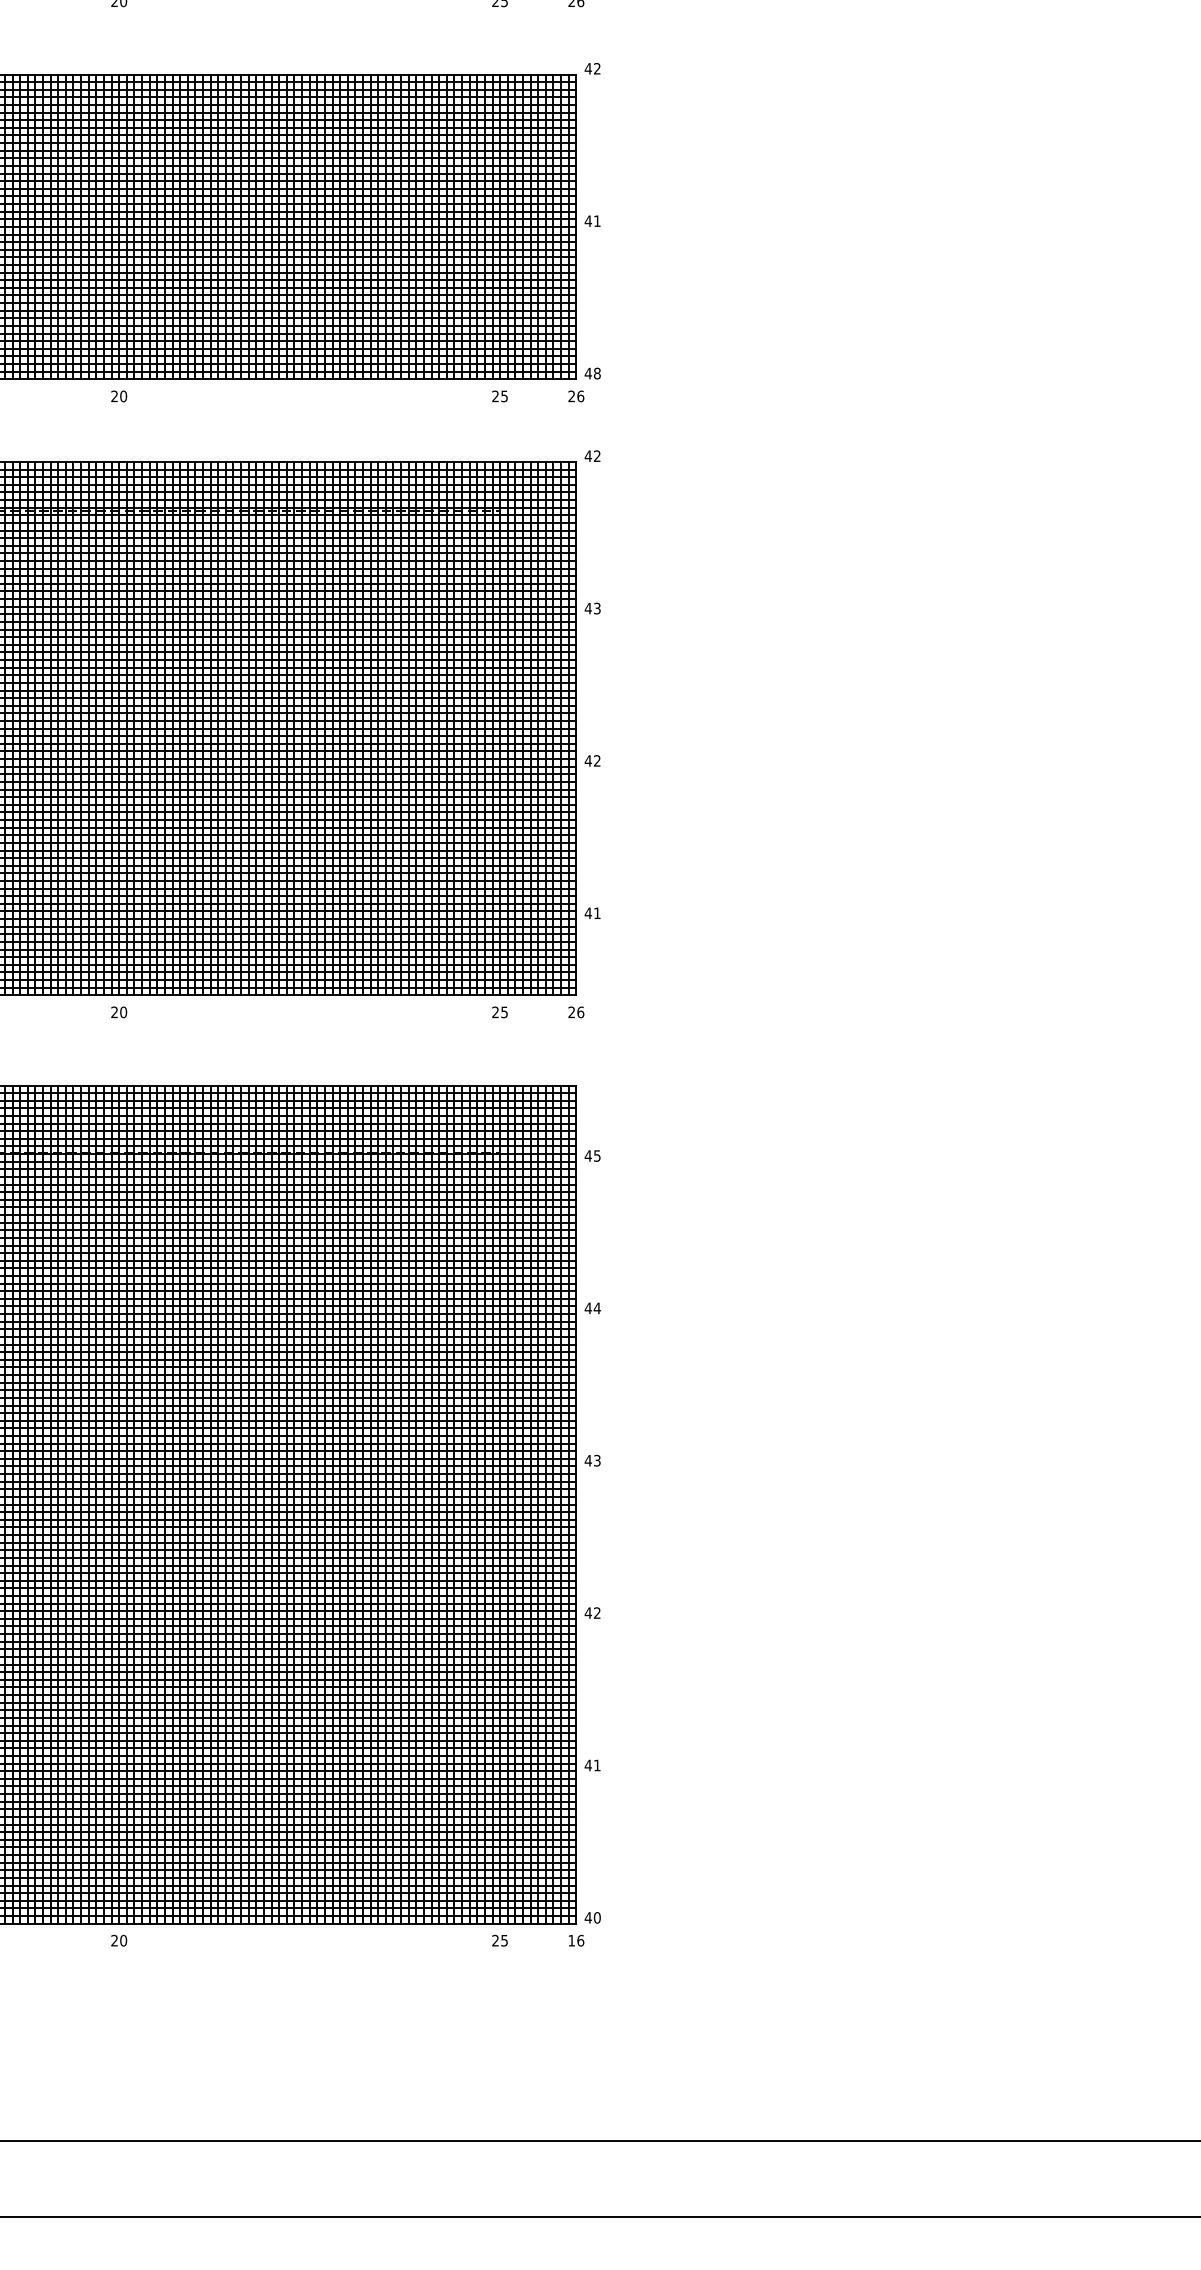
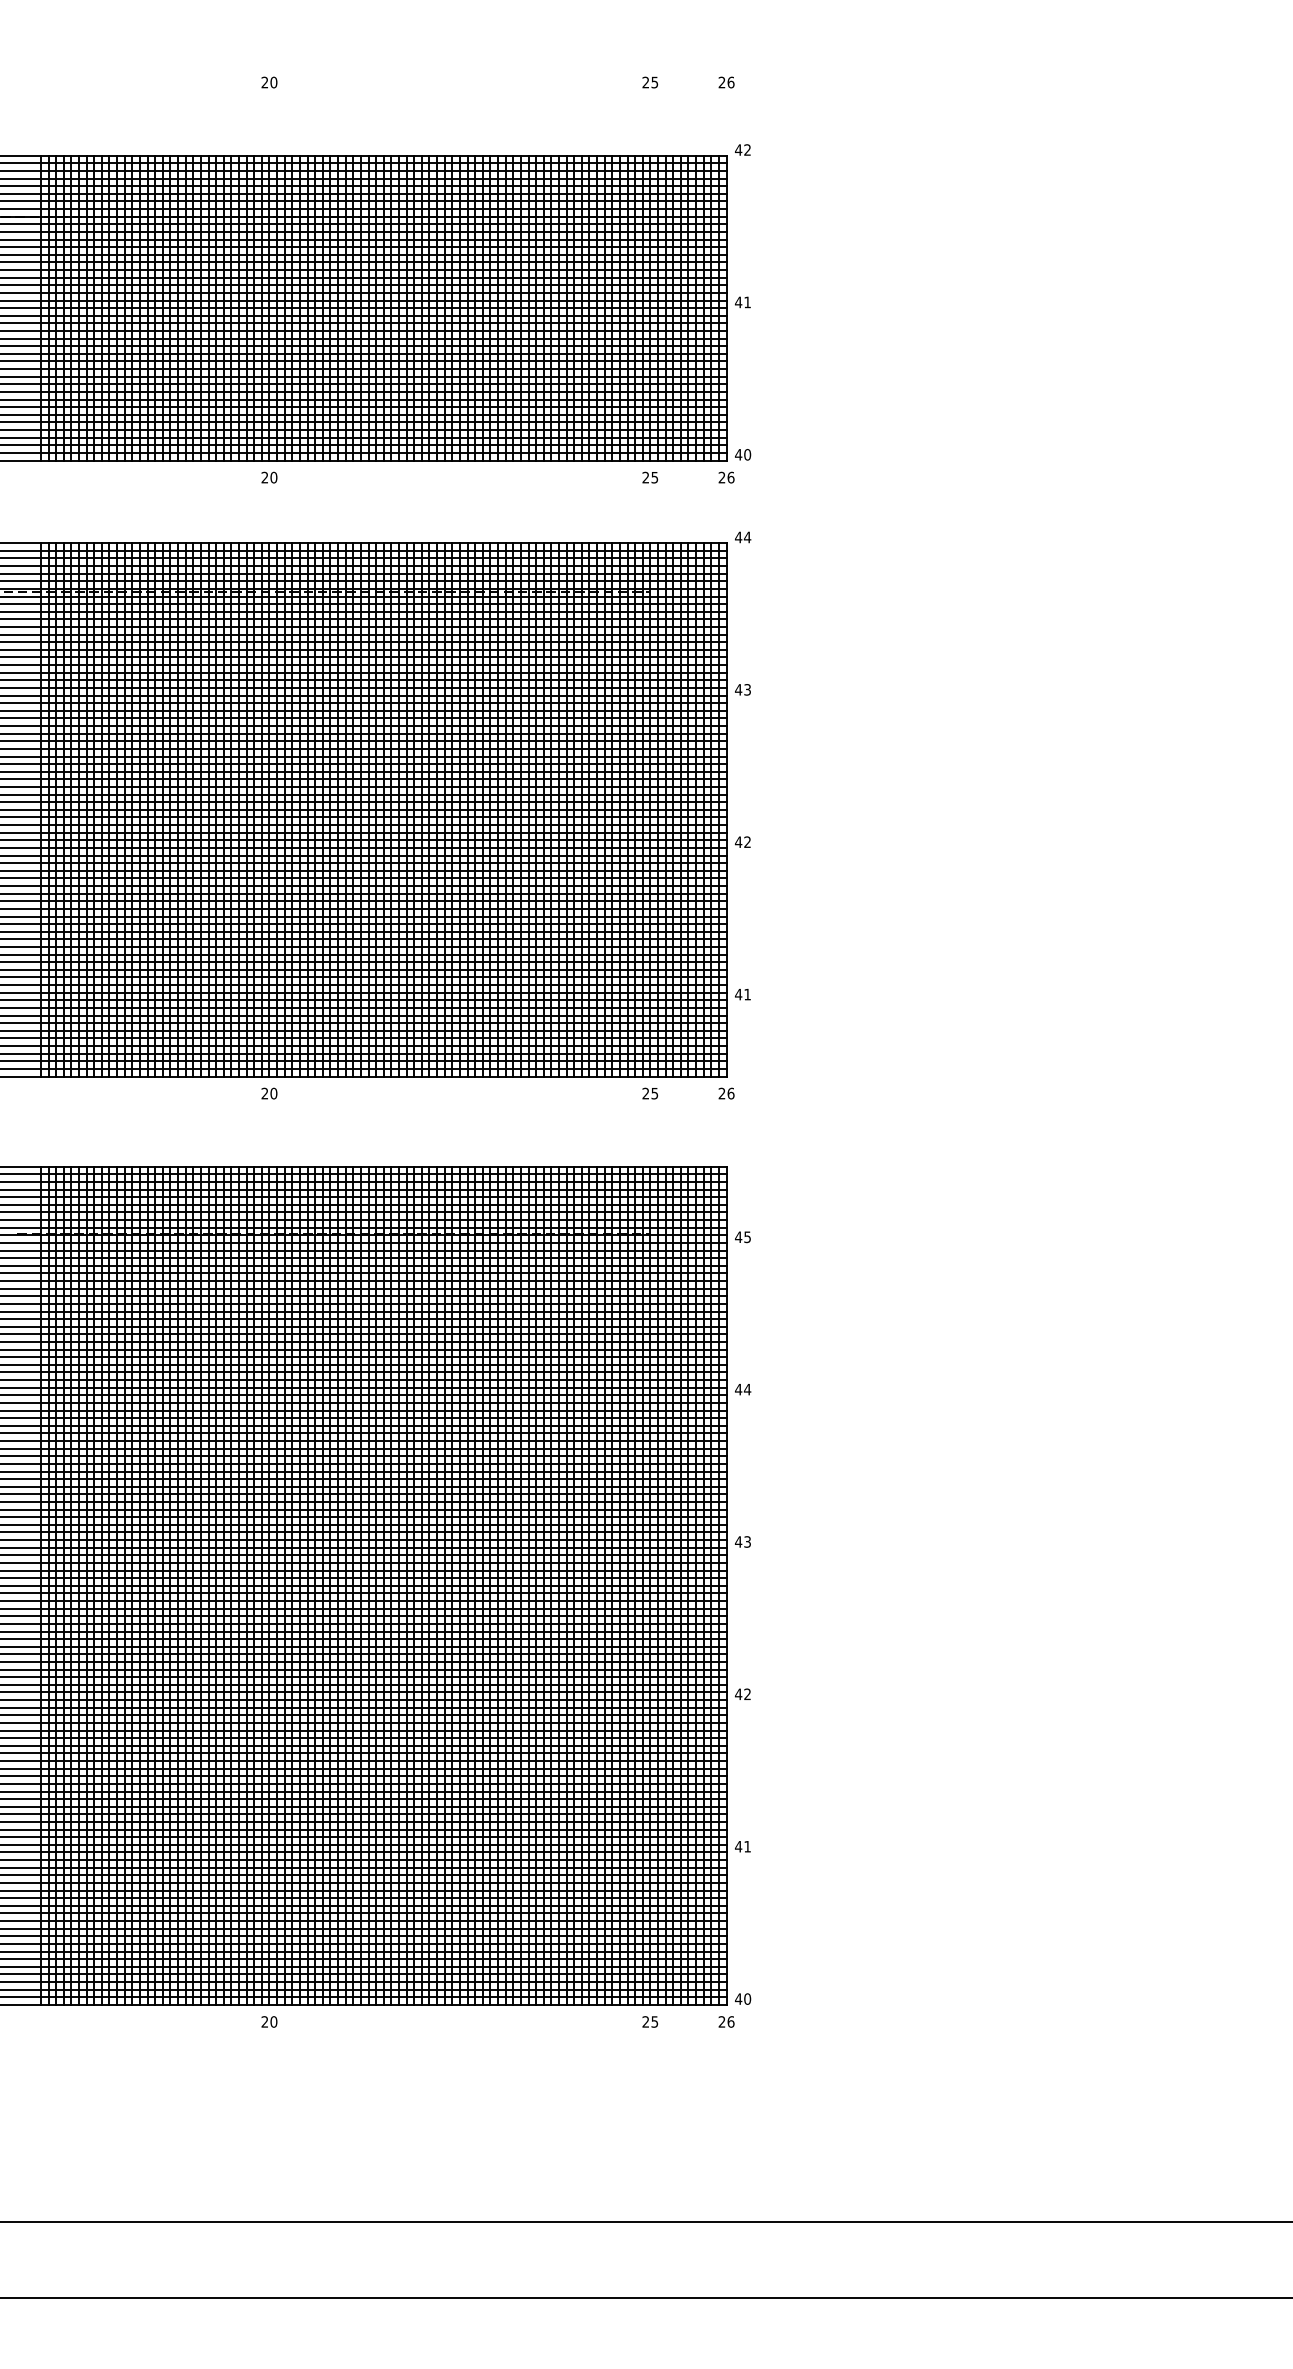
text: (597, 373) -> (747, 454), 48 -> 40
text: (597, 456) -> (747, 537), 42 -> 44
text: (571, 1940) -> (721, 2021), 16 -> 26

